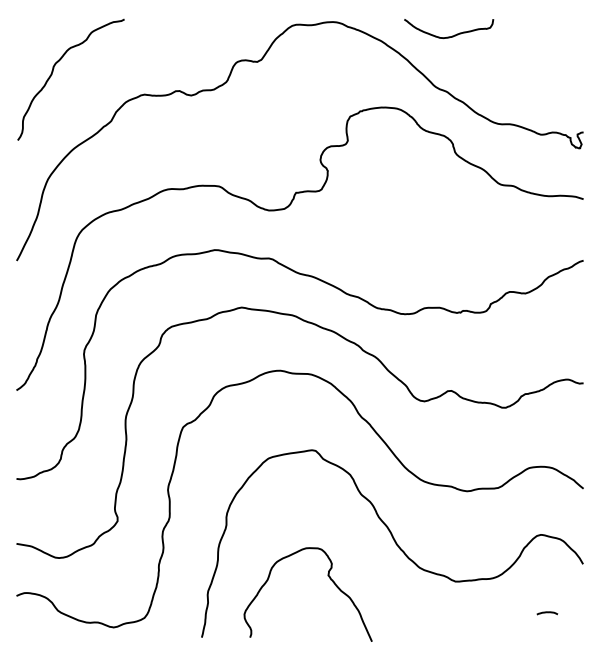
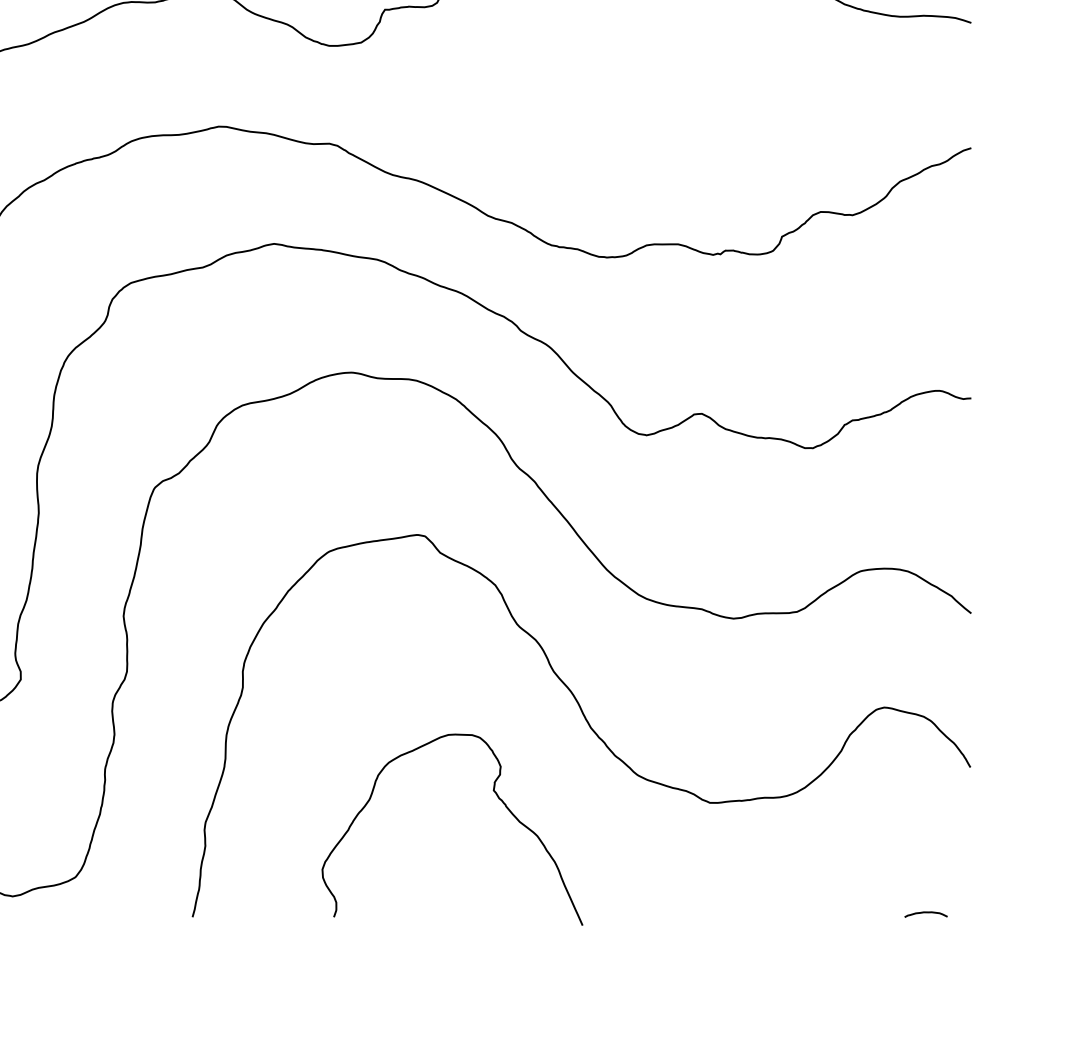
curve: (330, 580) -> (497, 800), moved
curve: (547, 613) -> (926, 914), moved

